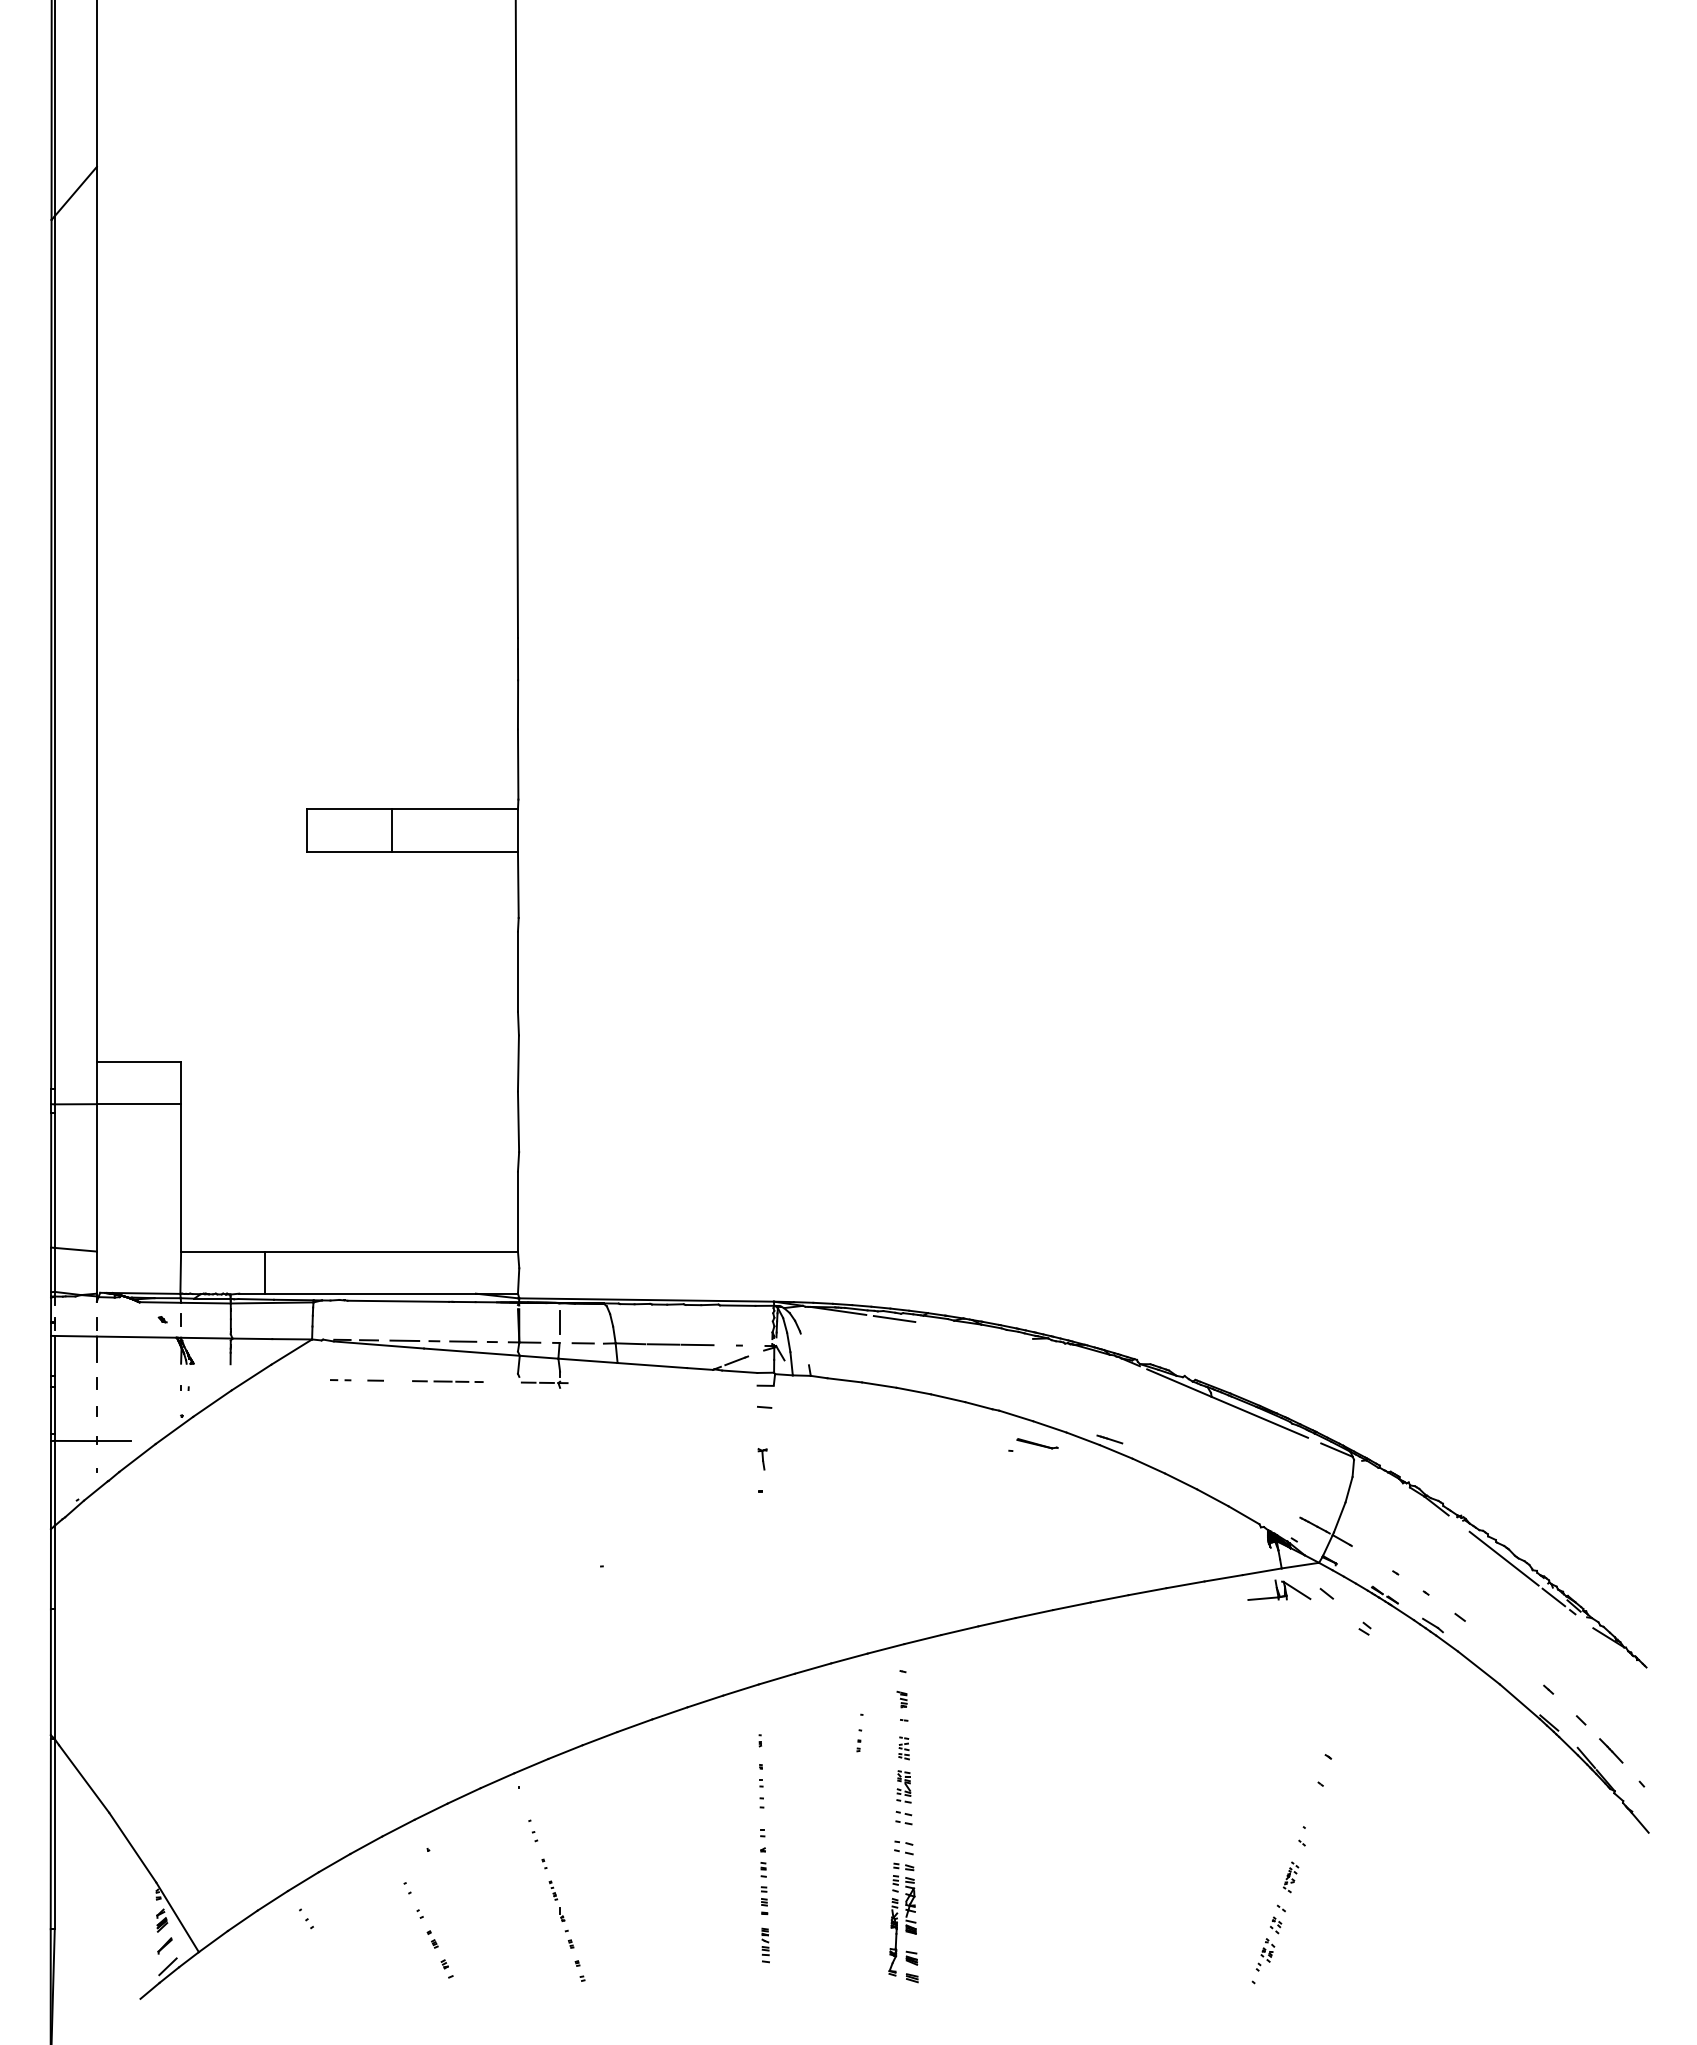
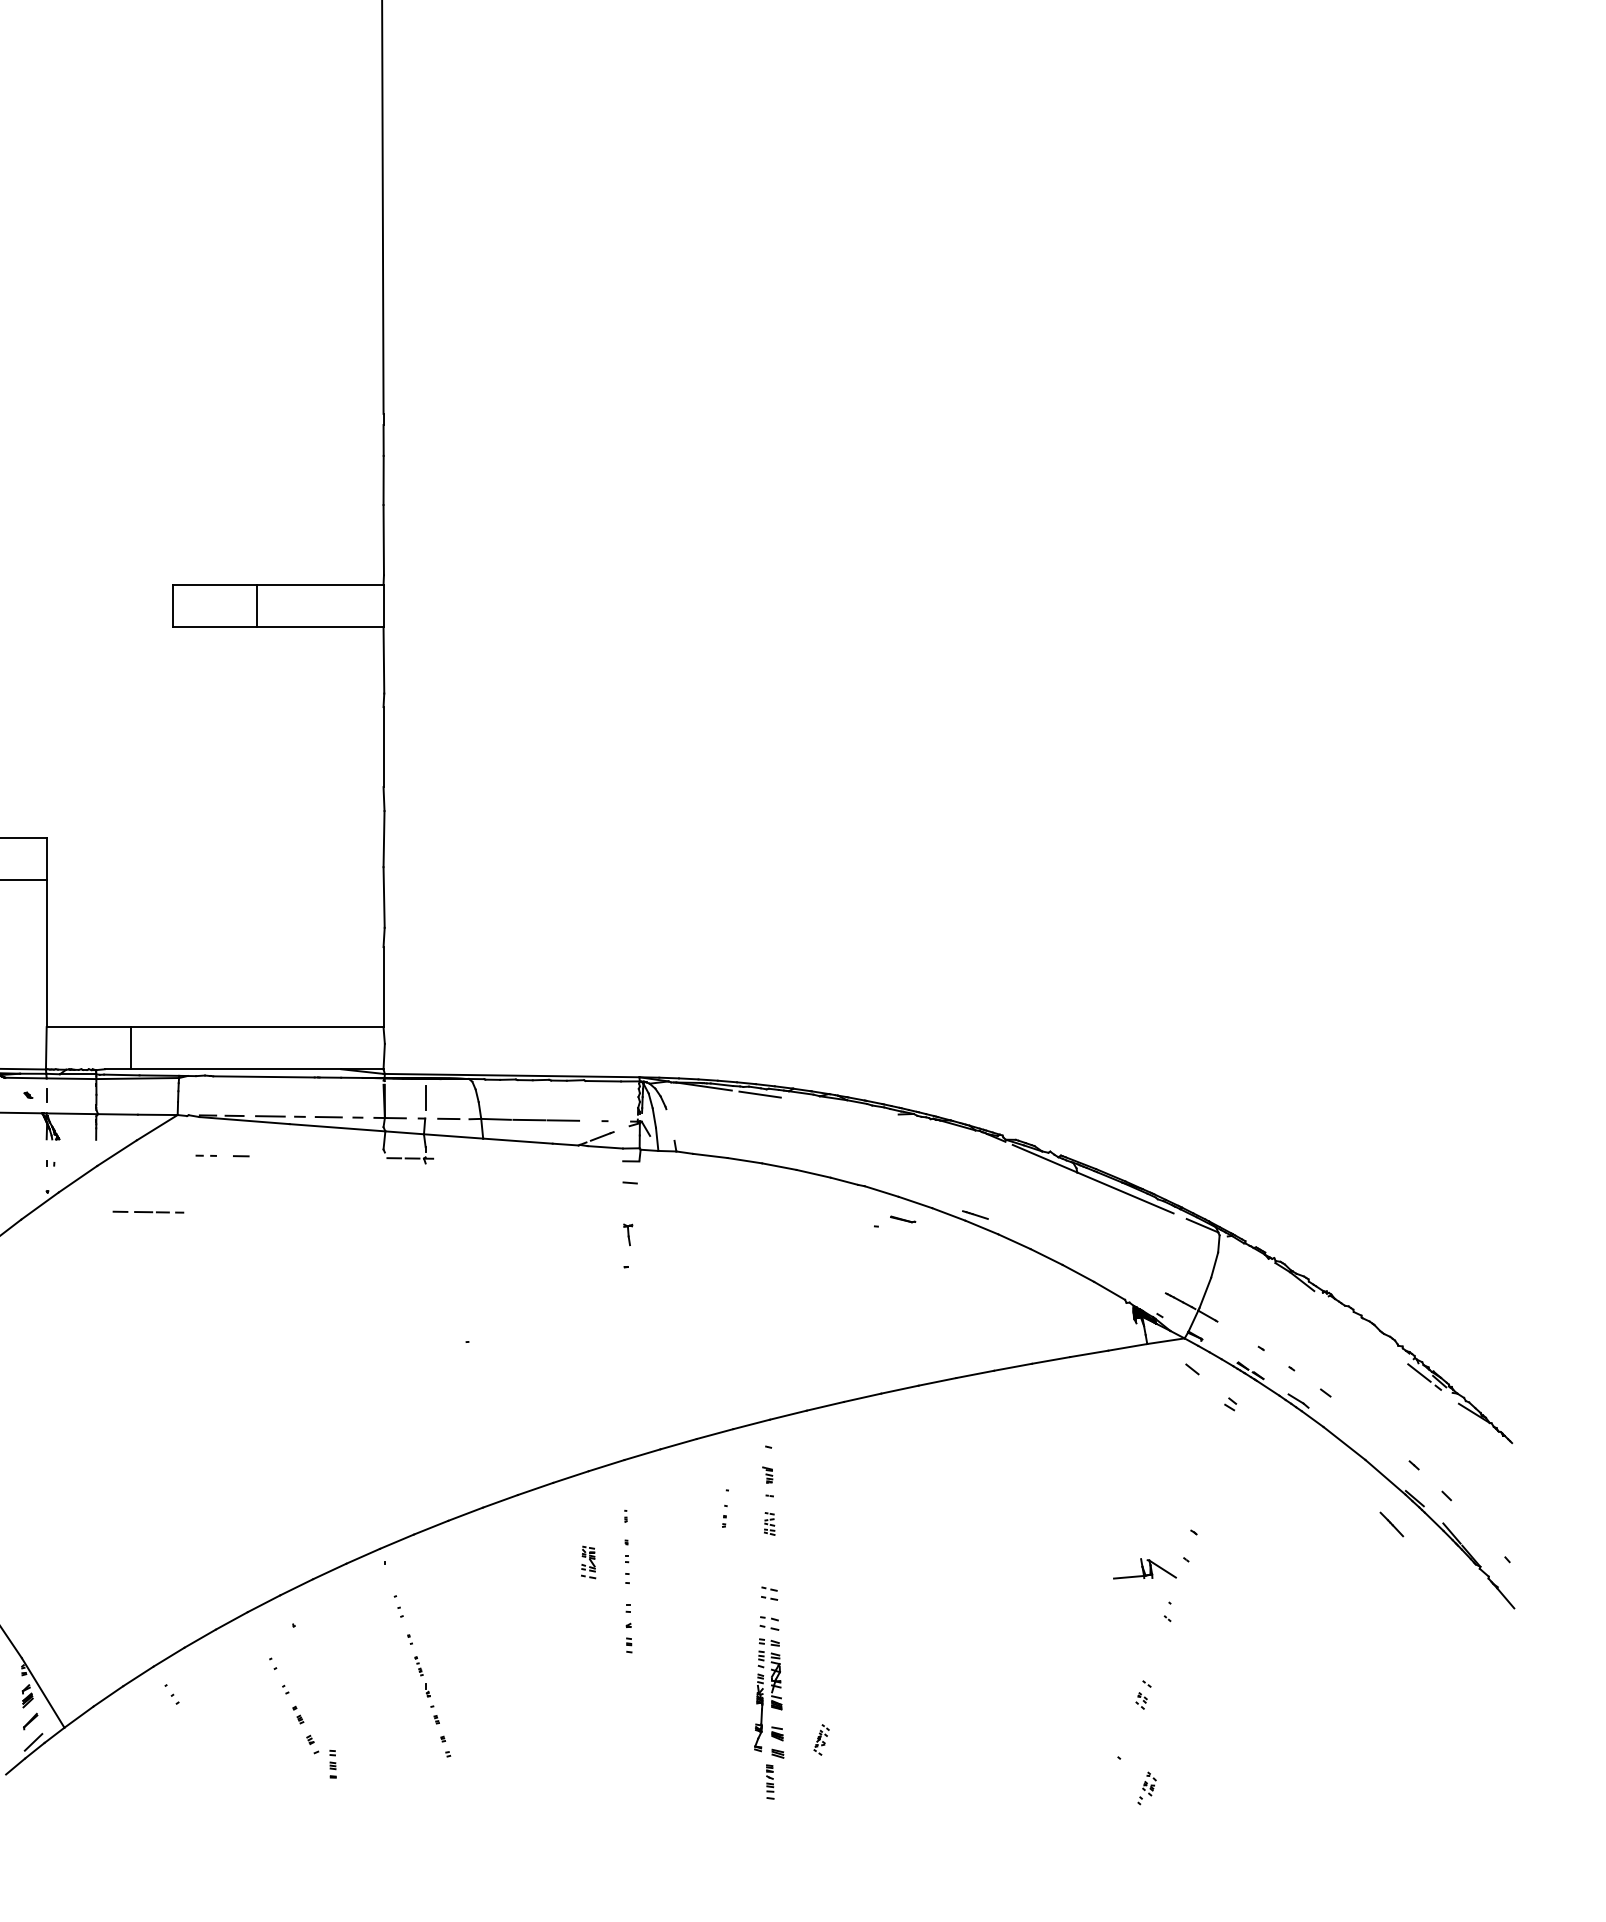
line: (447, 1381) -> (148, 1212), moved
part: (1037, 1443) -> (903, 1219), size x0.6
line: (1503, 1558) -> (1369, 1334), removed
part: (1279, 1589) -> (1145, 1568), moved
line: (1611, 1750) -> (1392, 1524), moved
part: (903, 1786) -> (588, 1562), moved
part: (1290, 1877) -> (821, 1740), moved
part: (764, 1900) -> (333, 1764), moved
part: (765, 1945) -> (770, 1782), moved
part: (1265, 1954) -> (1147, 1788), moved

